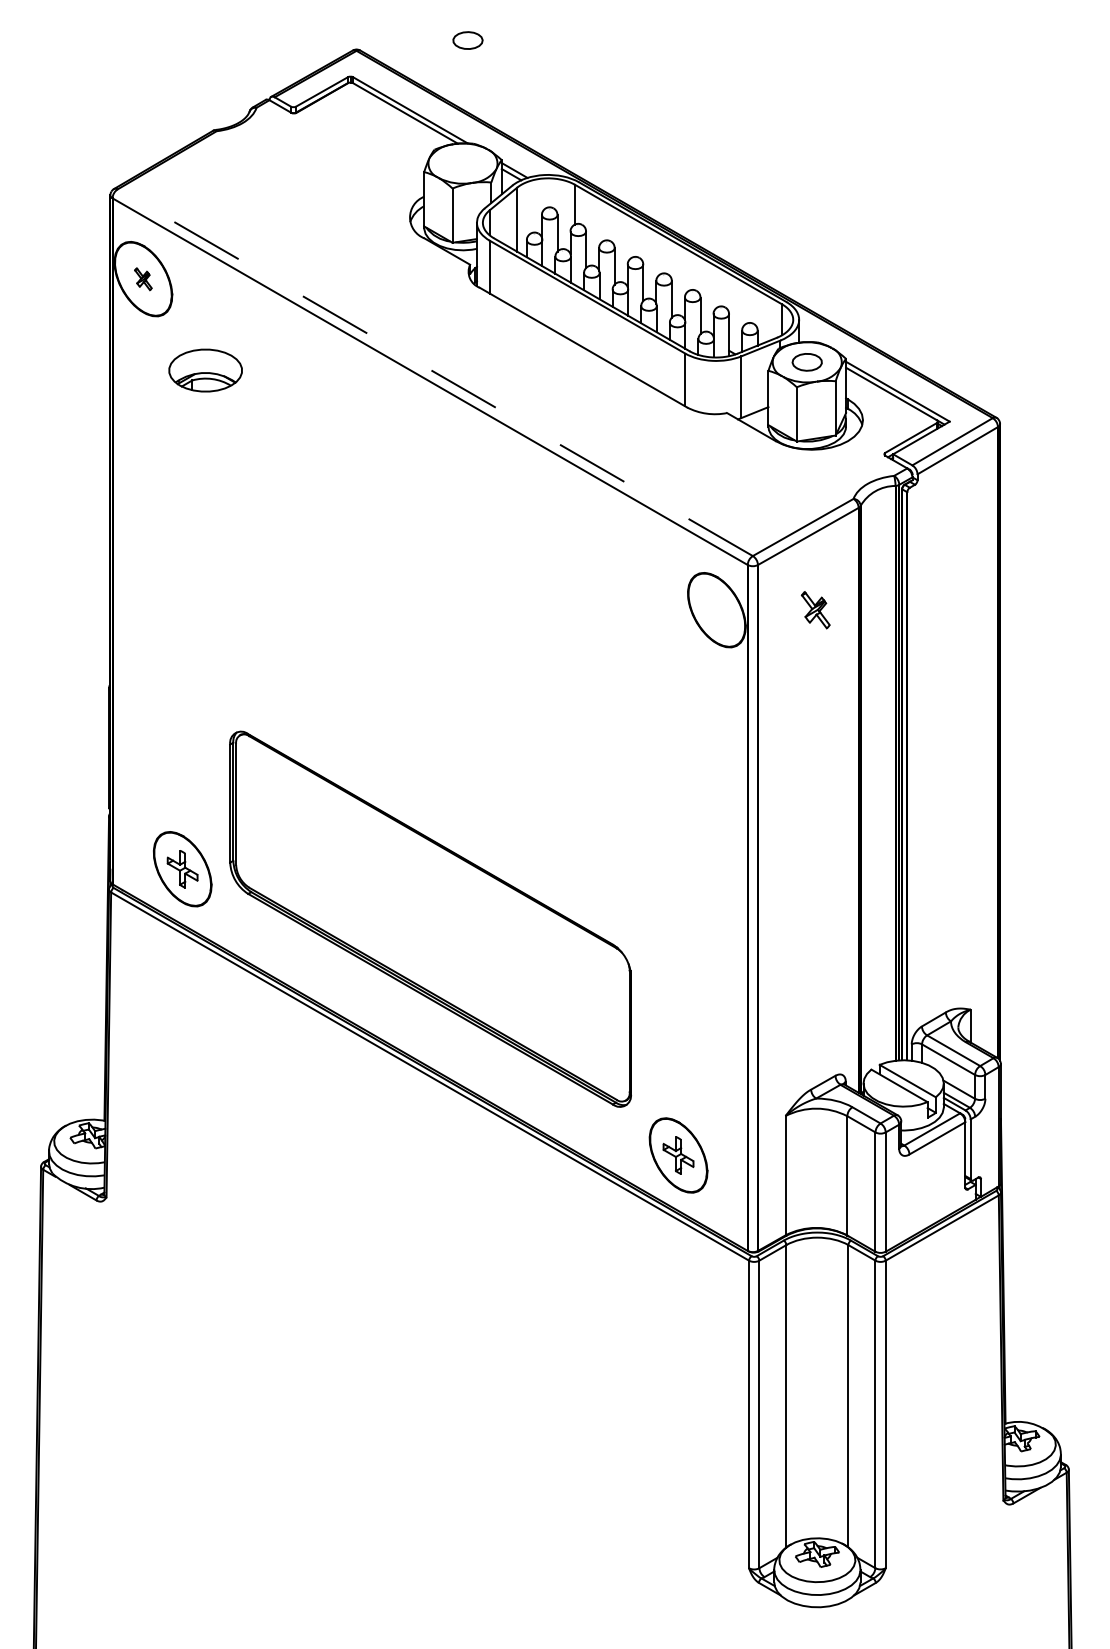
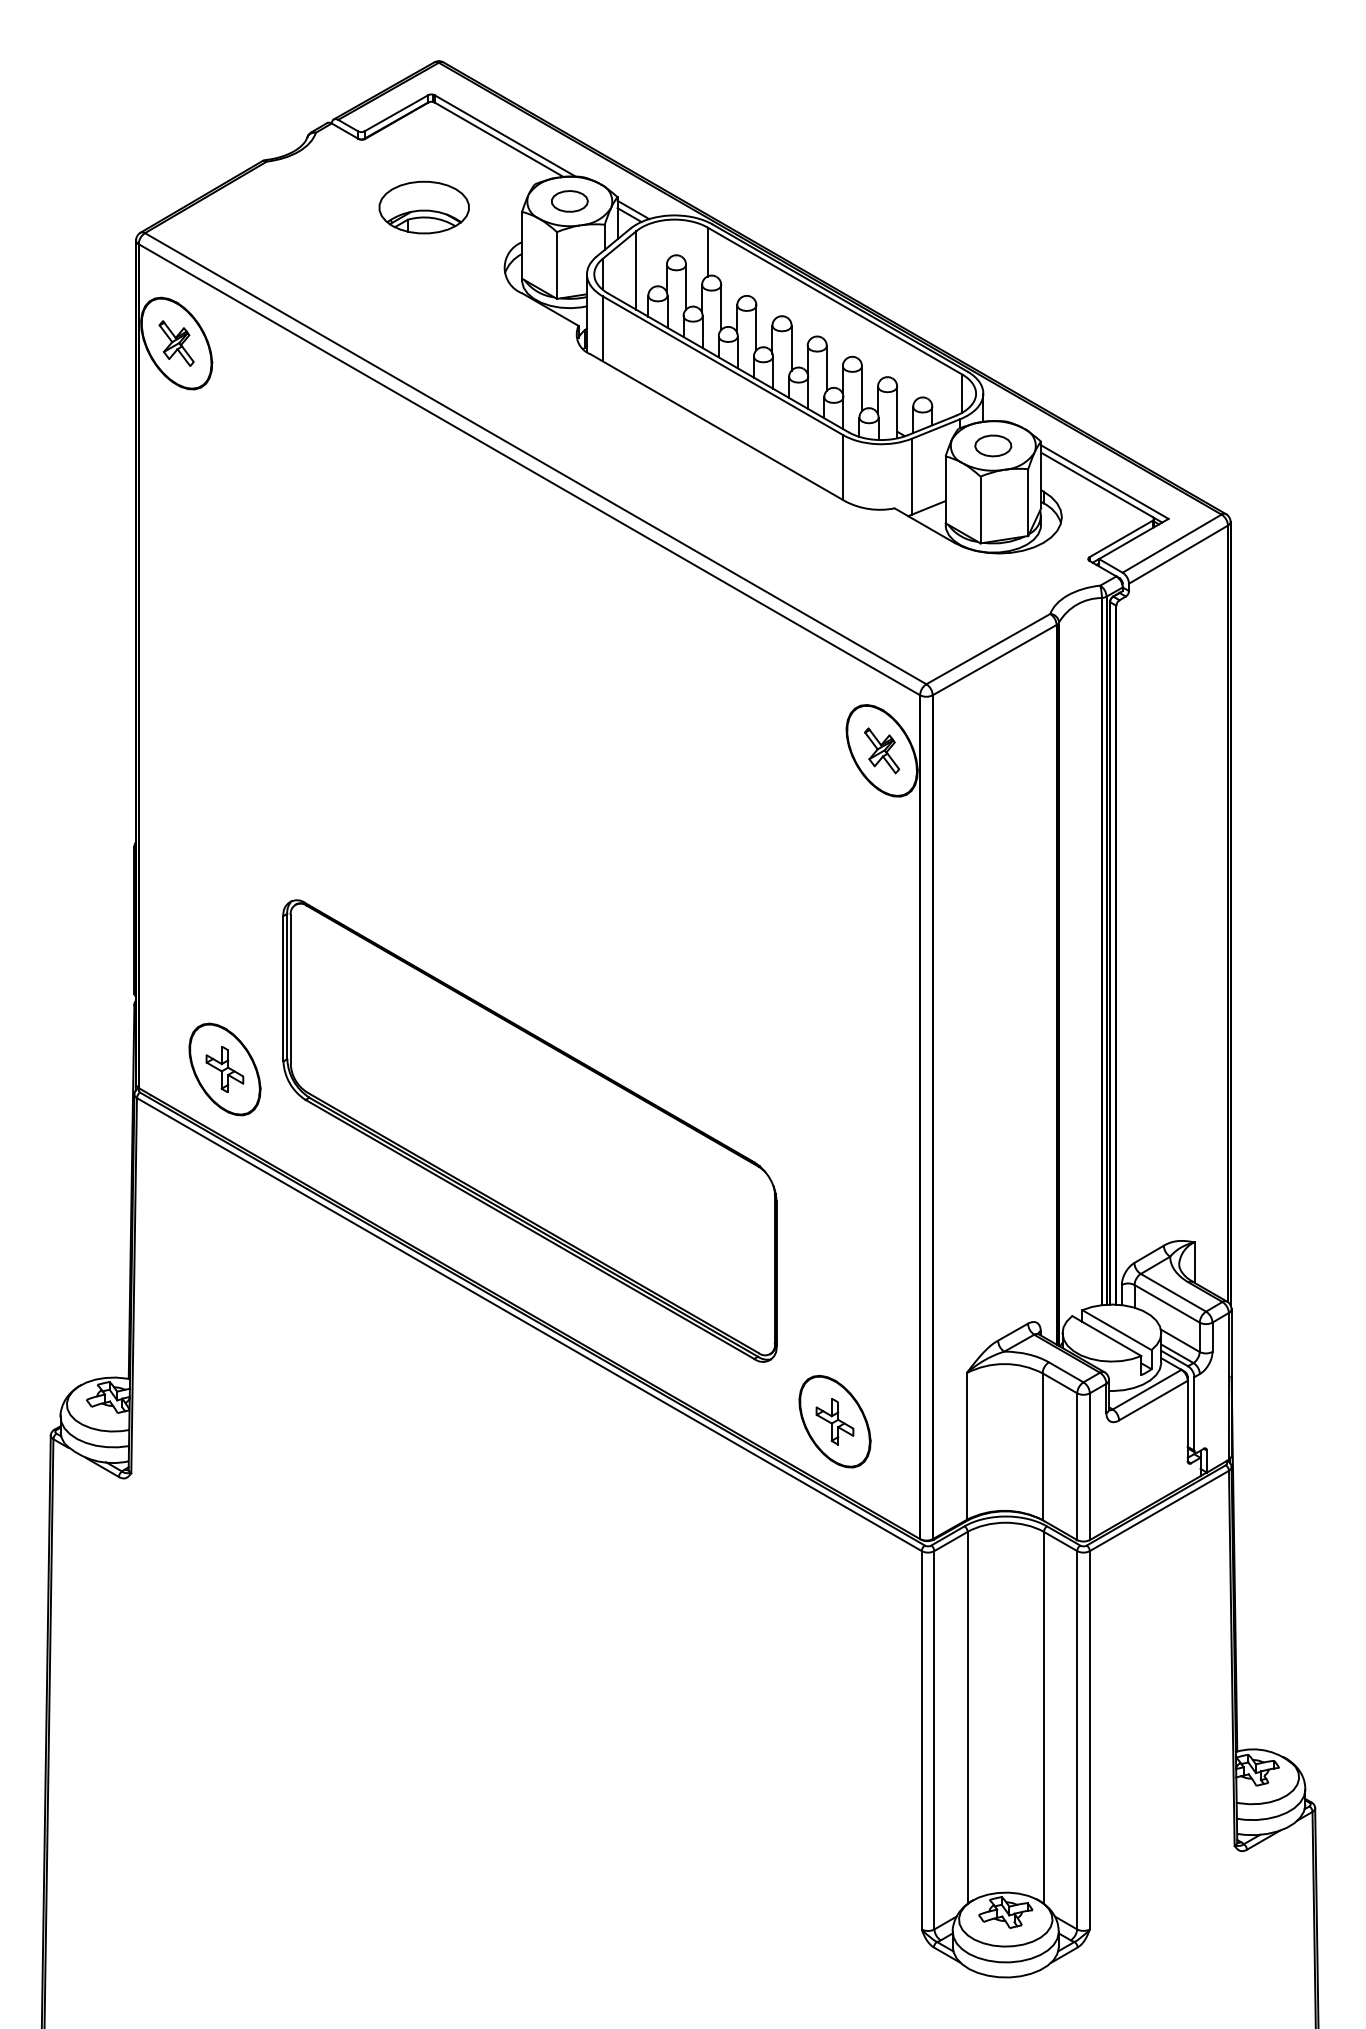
part: (467, 40) -> (569, 201), moved
part: (143, 279) -> (176, 344), size x1.67
part: (205, 370) -> (424, 207), moved
line: (435, 372) -> (535, 458), dashed -> solid
part: (815, 610) -> (881, 751), moved

